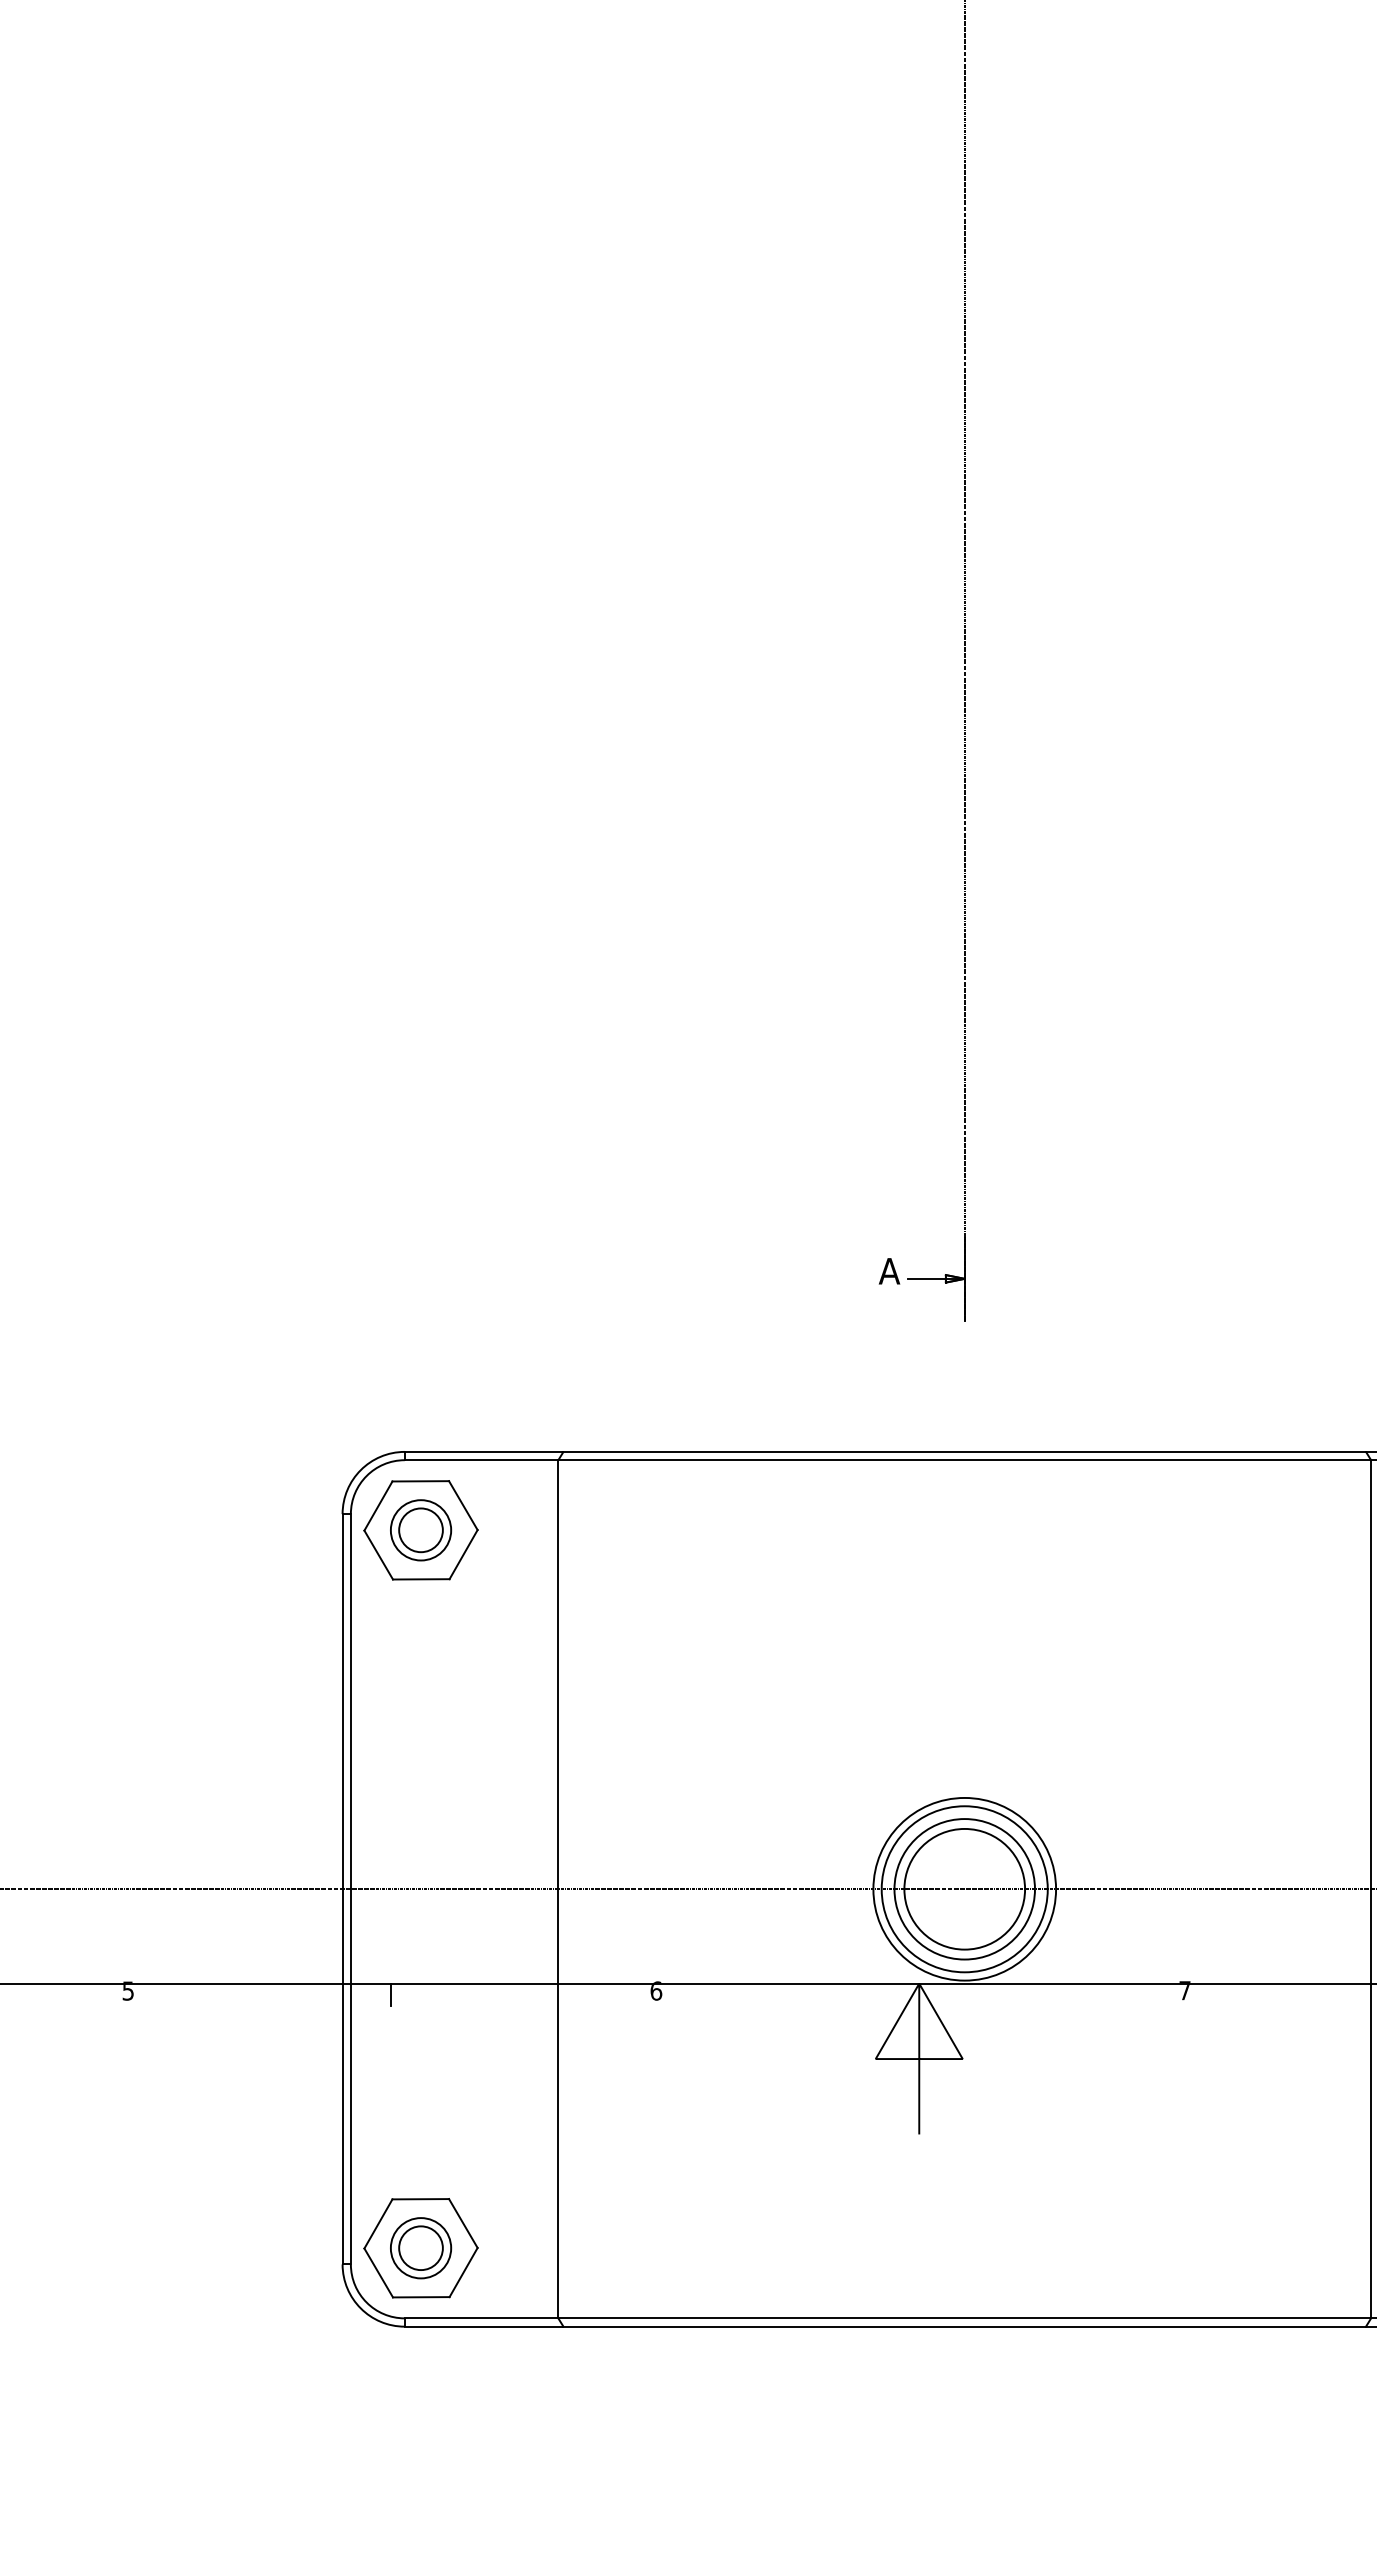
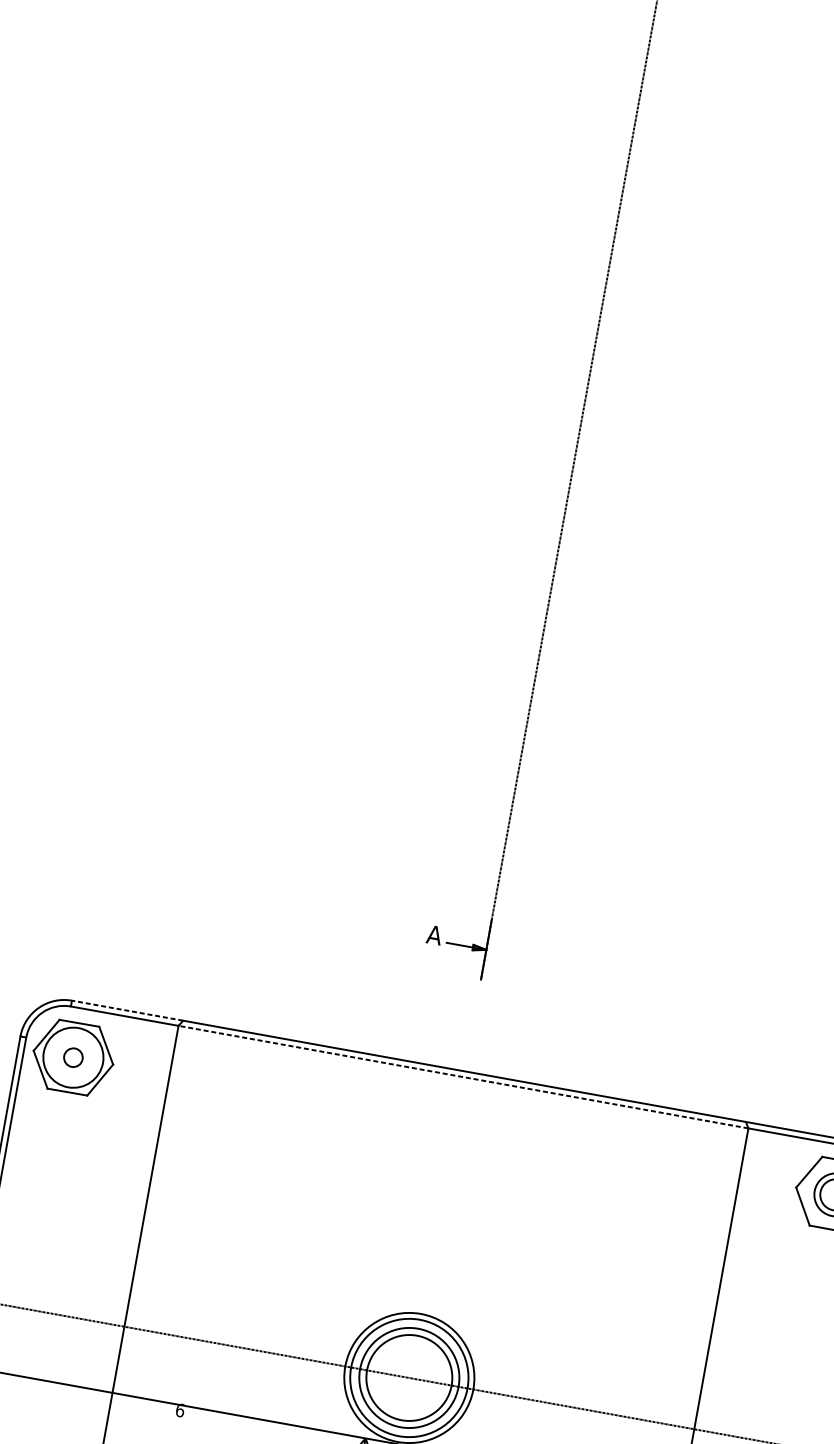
line: (483, 1451) -> (127, 1010), solid -> dashed
line: (964, 1460) -> (463, 1077), solid -> dashed
circle: (420, 1530) -> (73, 1057), size x0.6
circle: (420, 1530) -> (73, 1057), size x1.4

